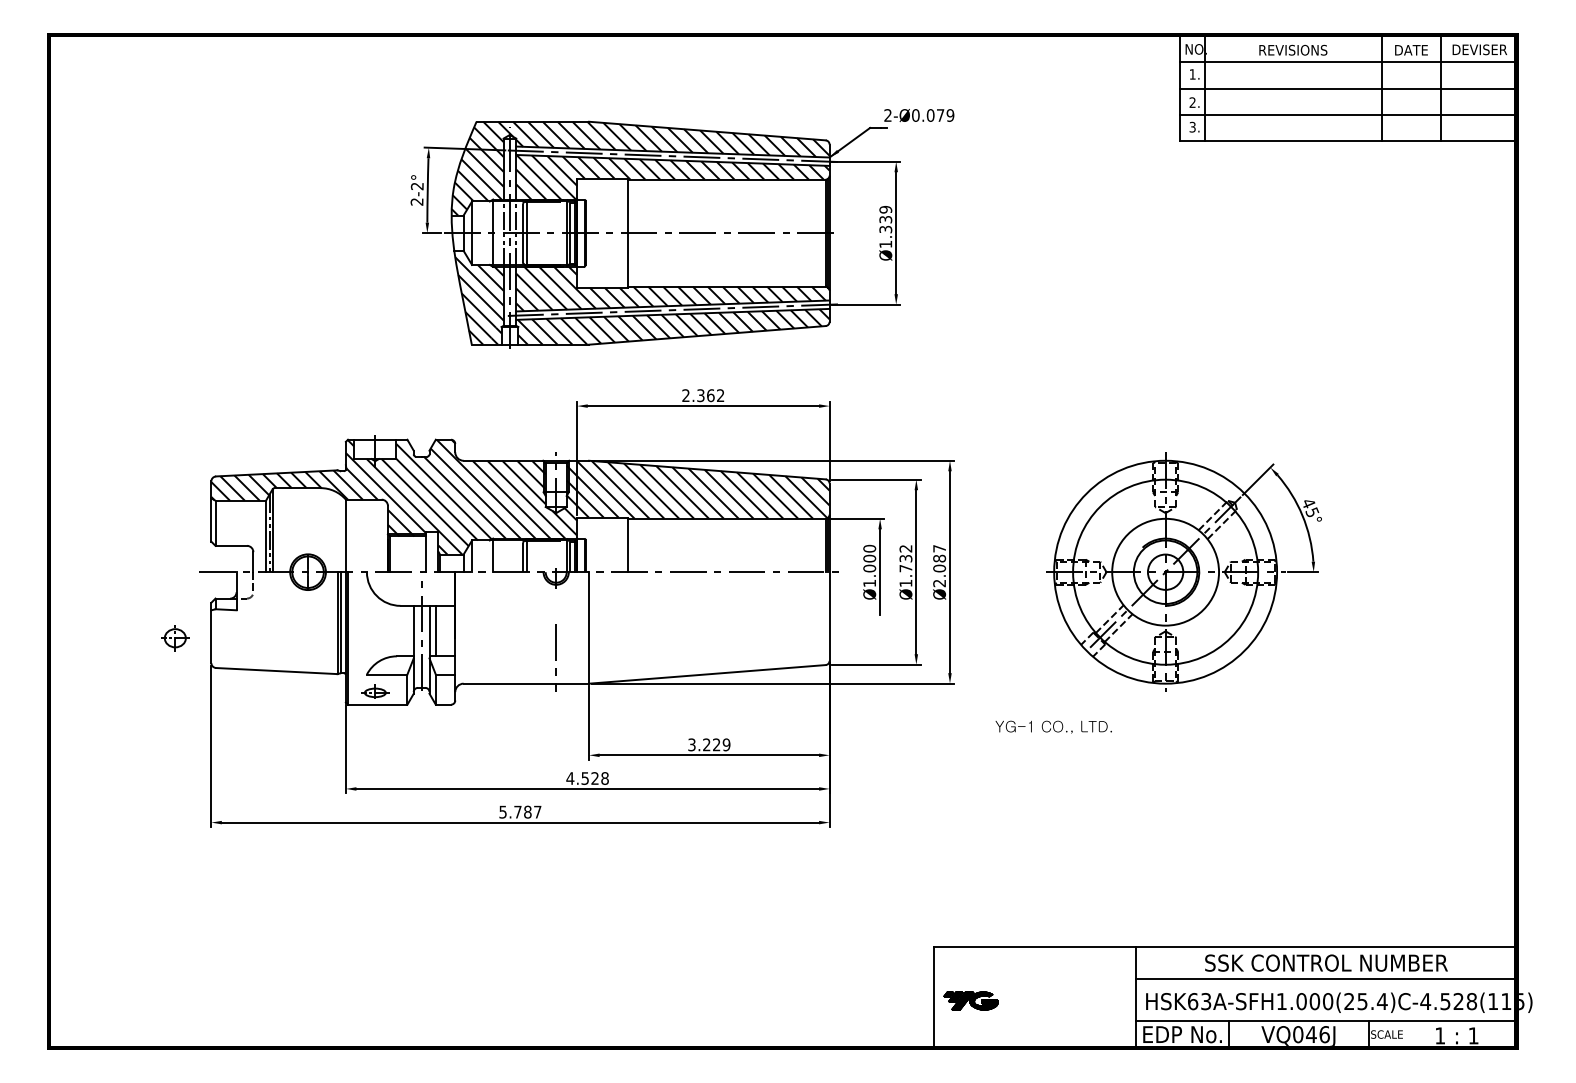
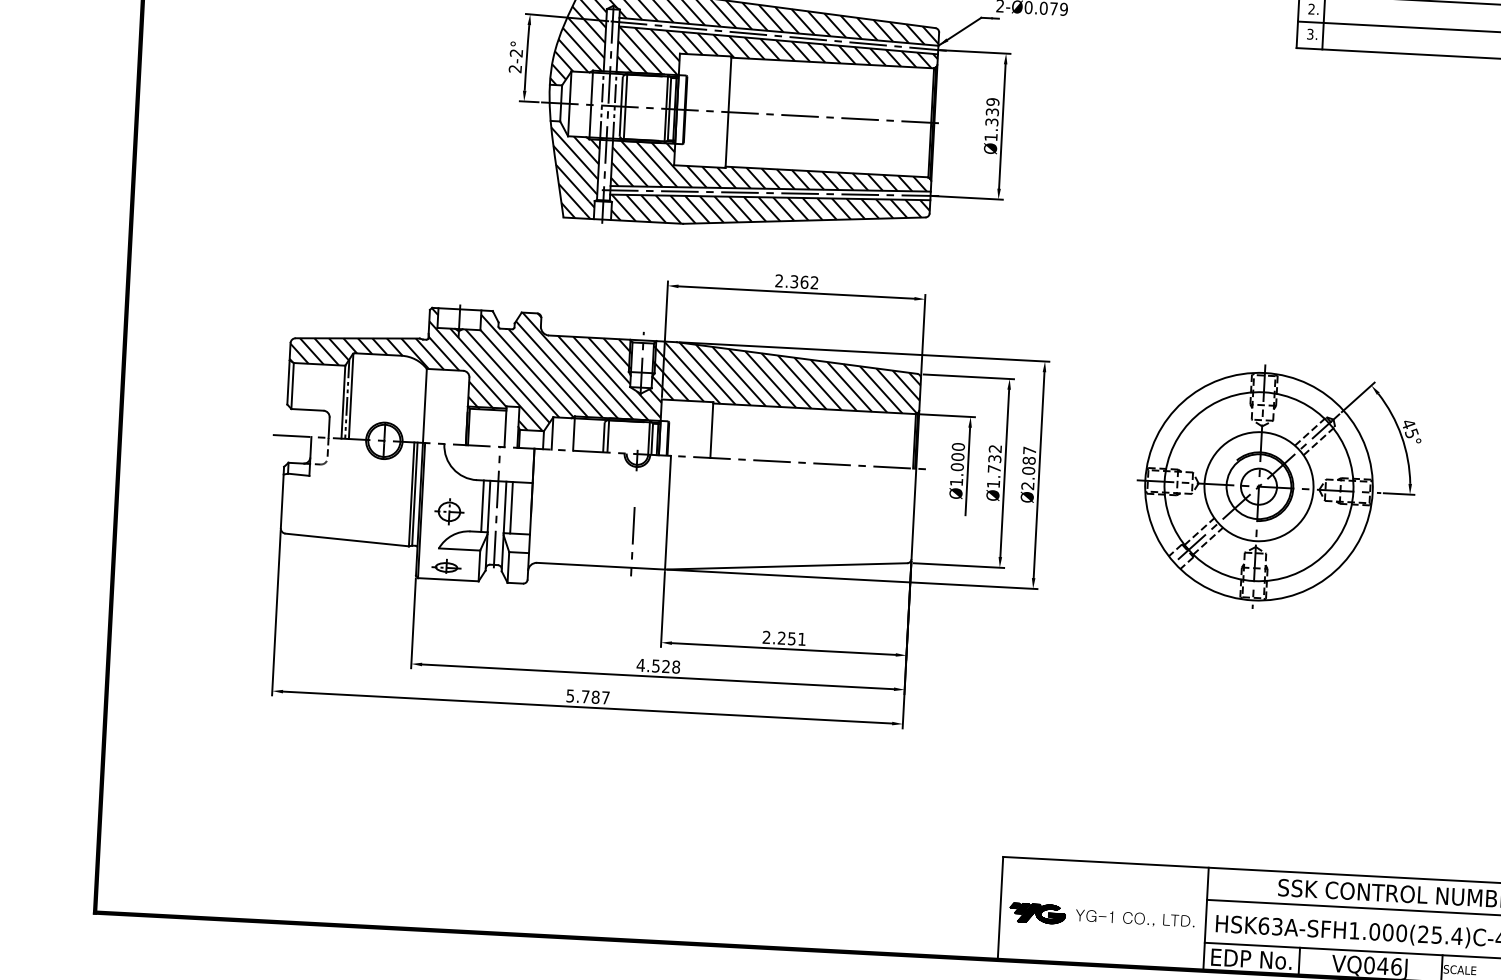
line: (407, 630) -> (482, 505), added
part: (175, 638) -> (449, 512), moved
text: (1053, 726) -> (1135, 918), moved
text: (709, 744) -> (784, 638), 3.229 -> 2.251

